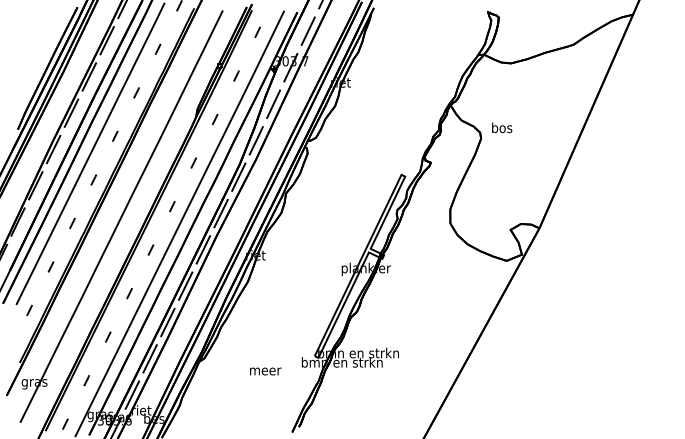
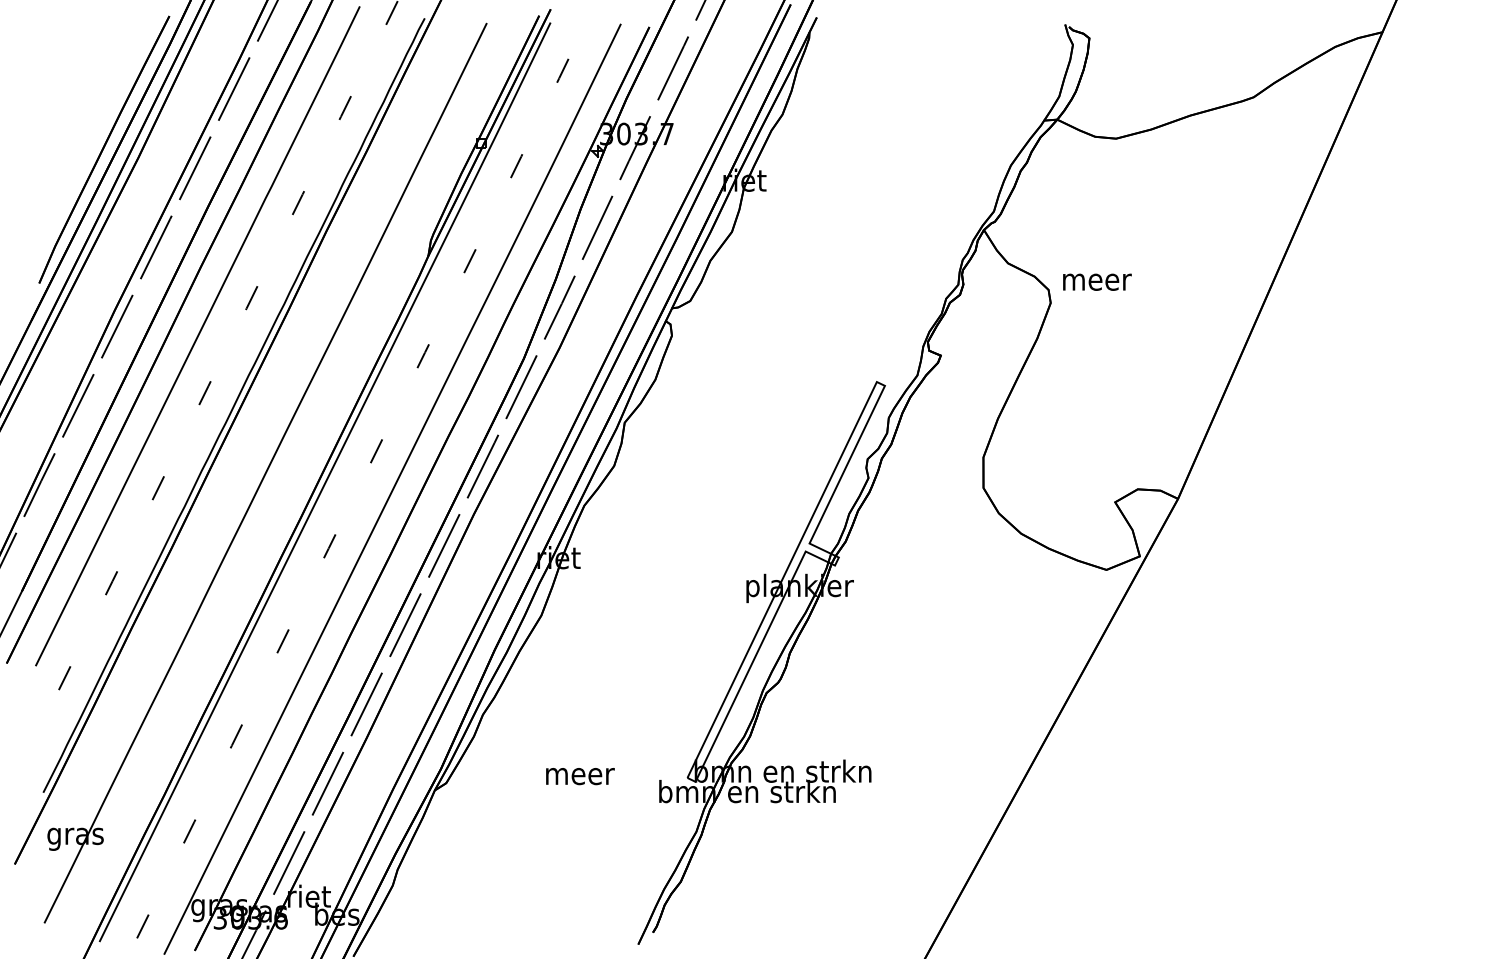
text: (502, 127) -> (1097, 278), bos -> meer
text: (265, 371) -> (579, 776), moved

